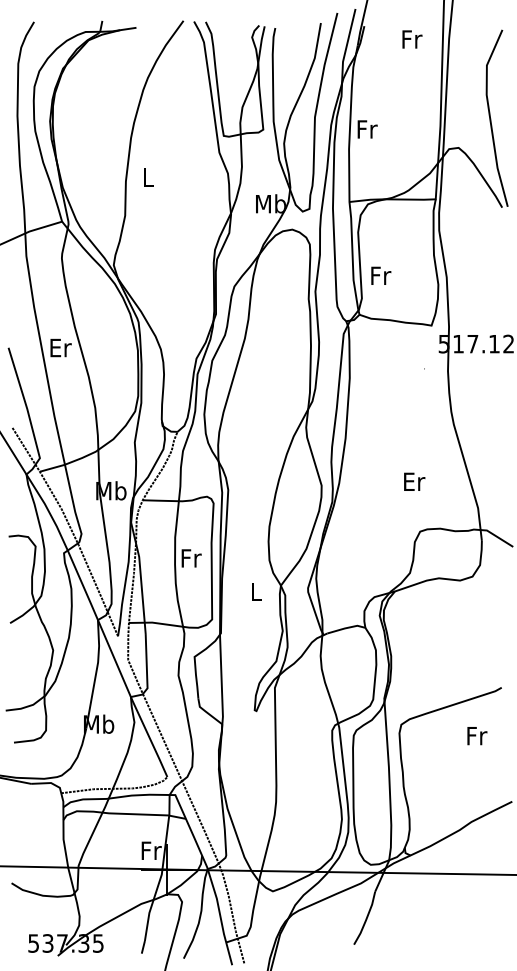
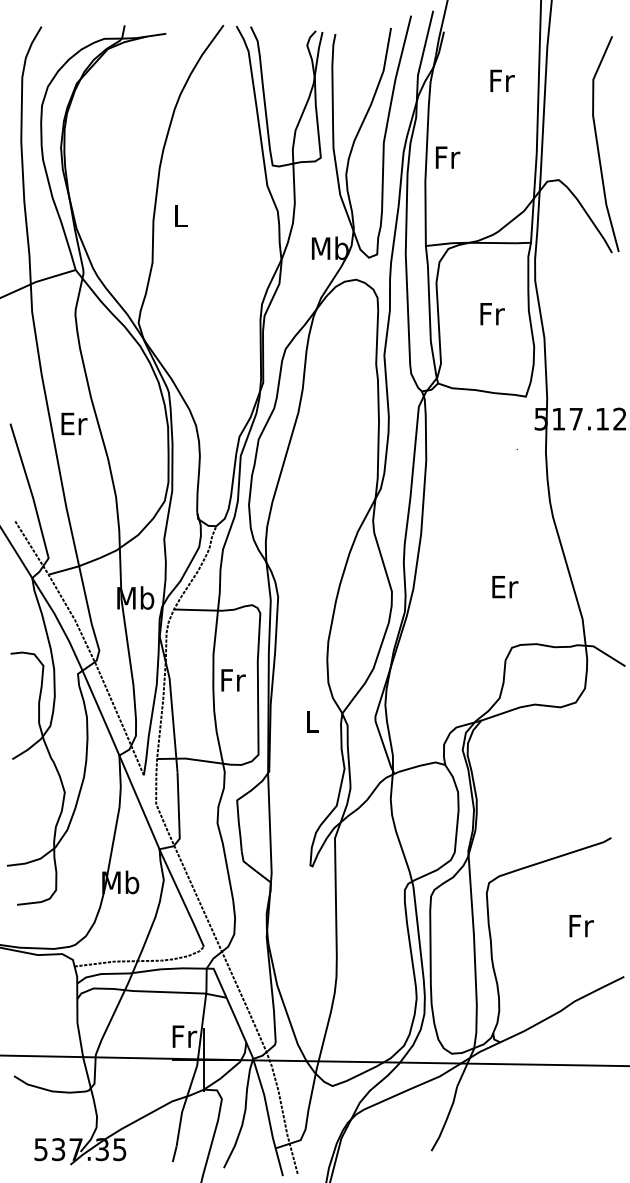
text: (412, 39) -> (502, 80), moved
text: (381, 275) -> (492, 313), moved
text: (477, 736) -> (581, 926), moved

